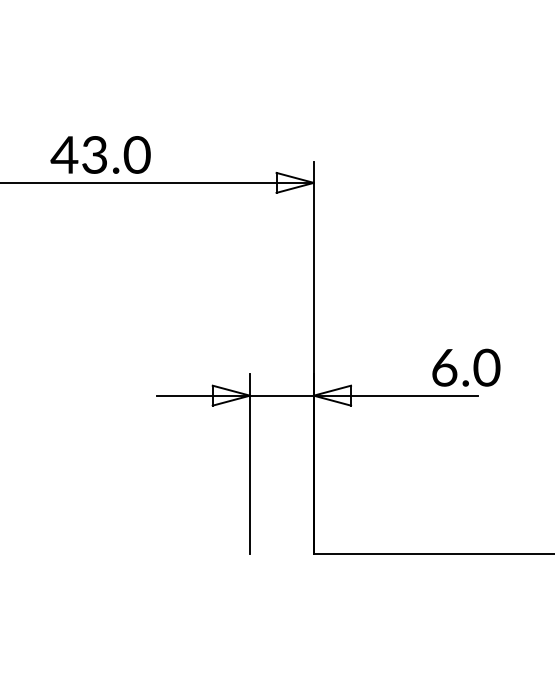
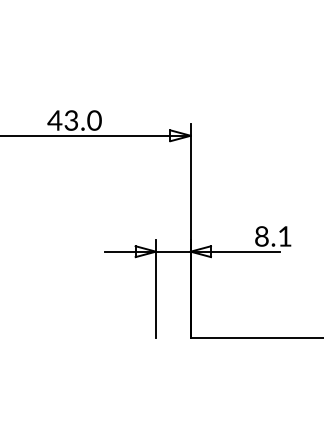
text: (465, 367) -> (273, 236), 6.0 -> 8.1

